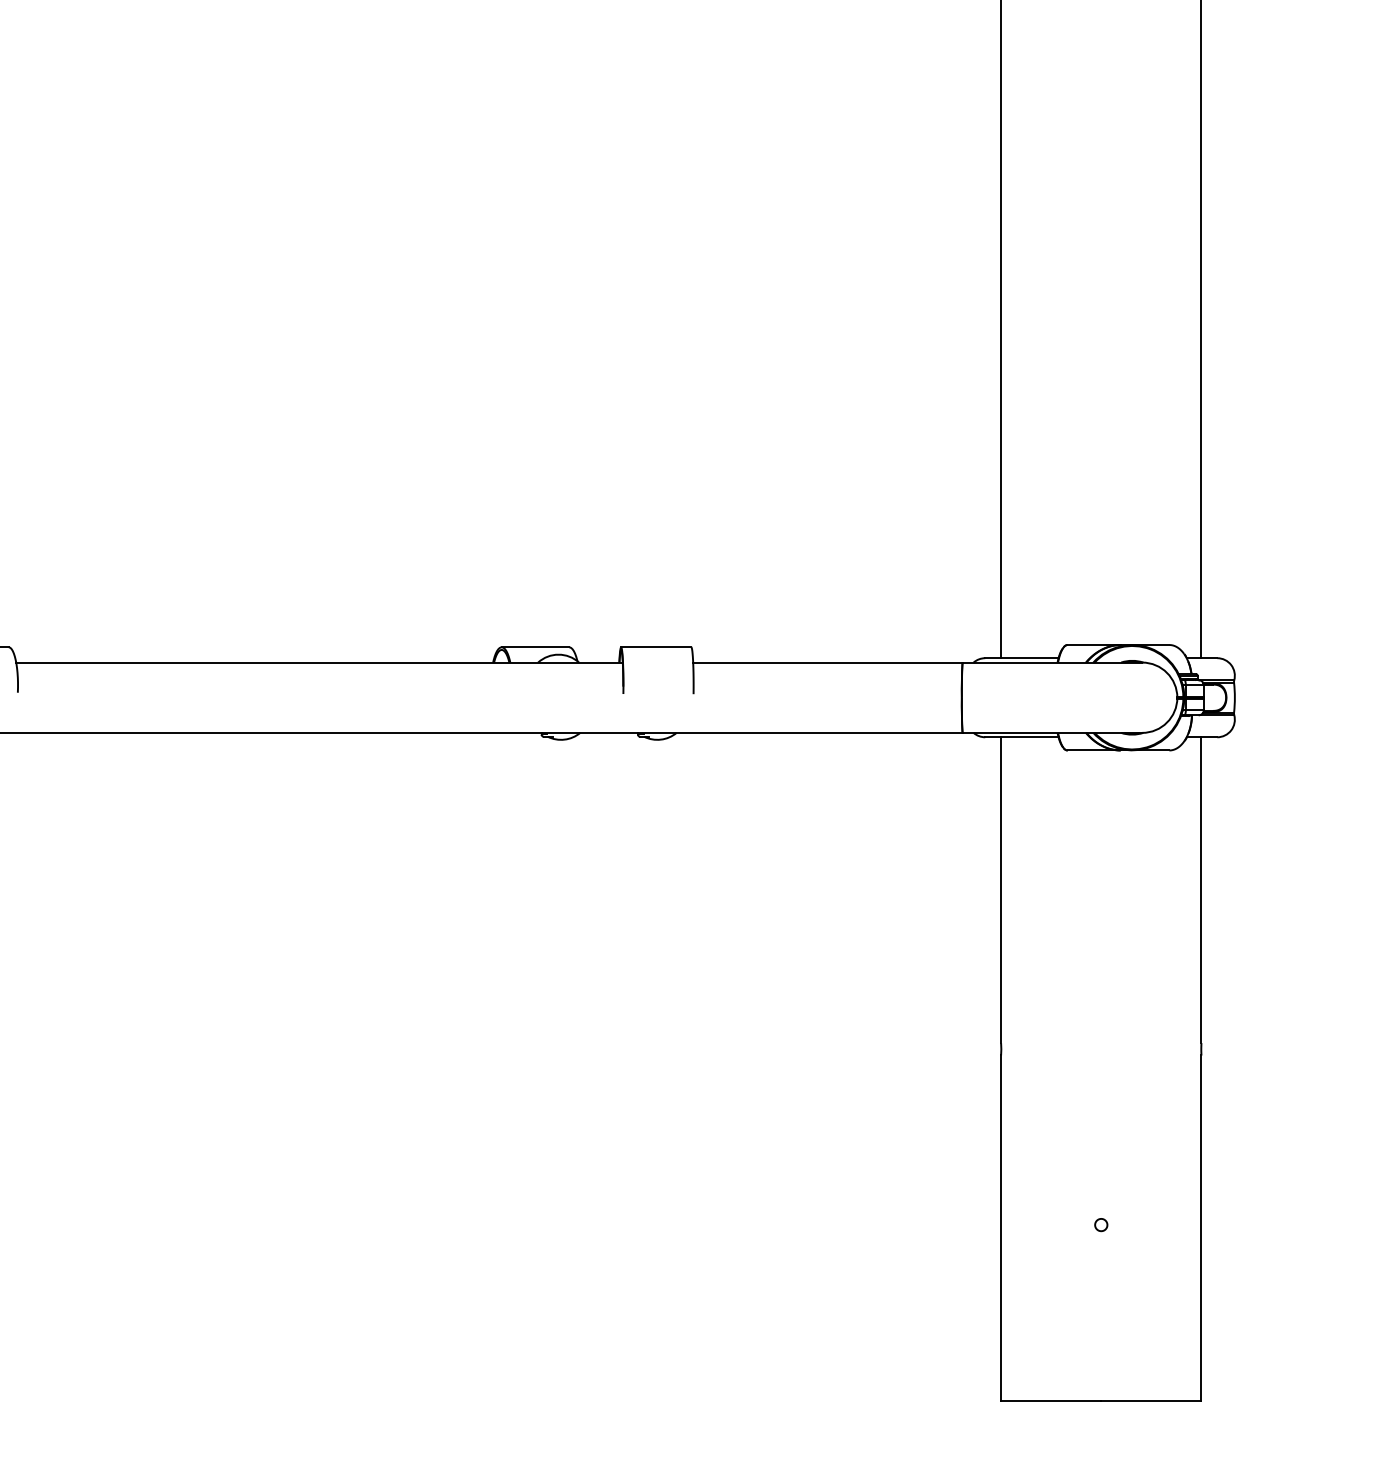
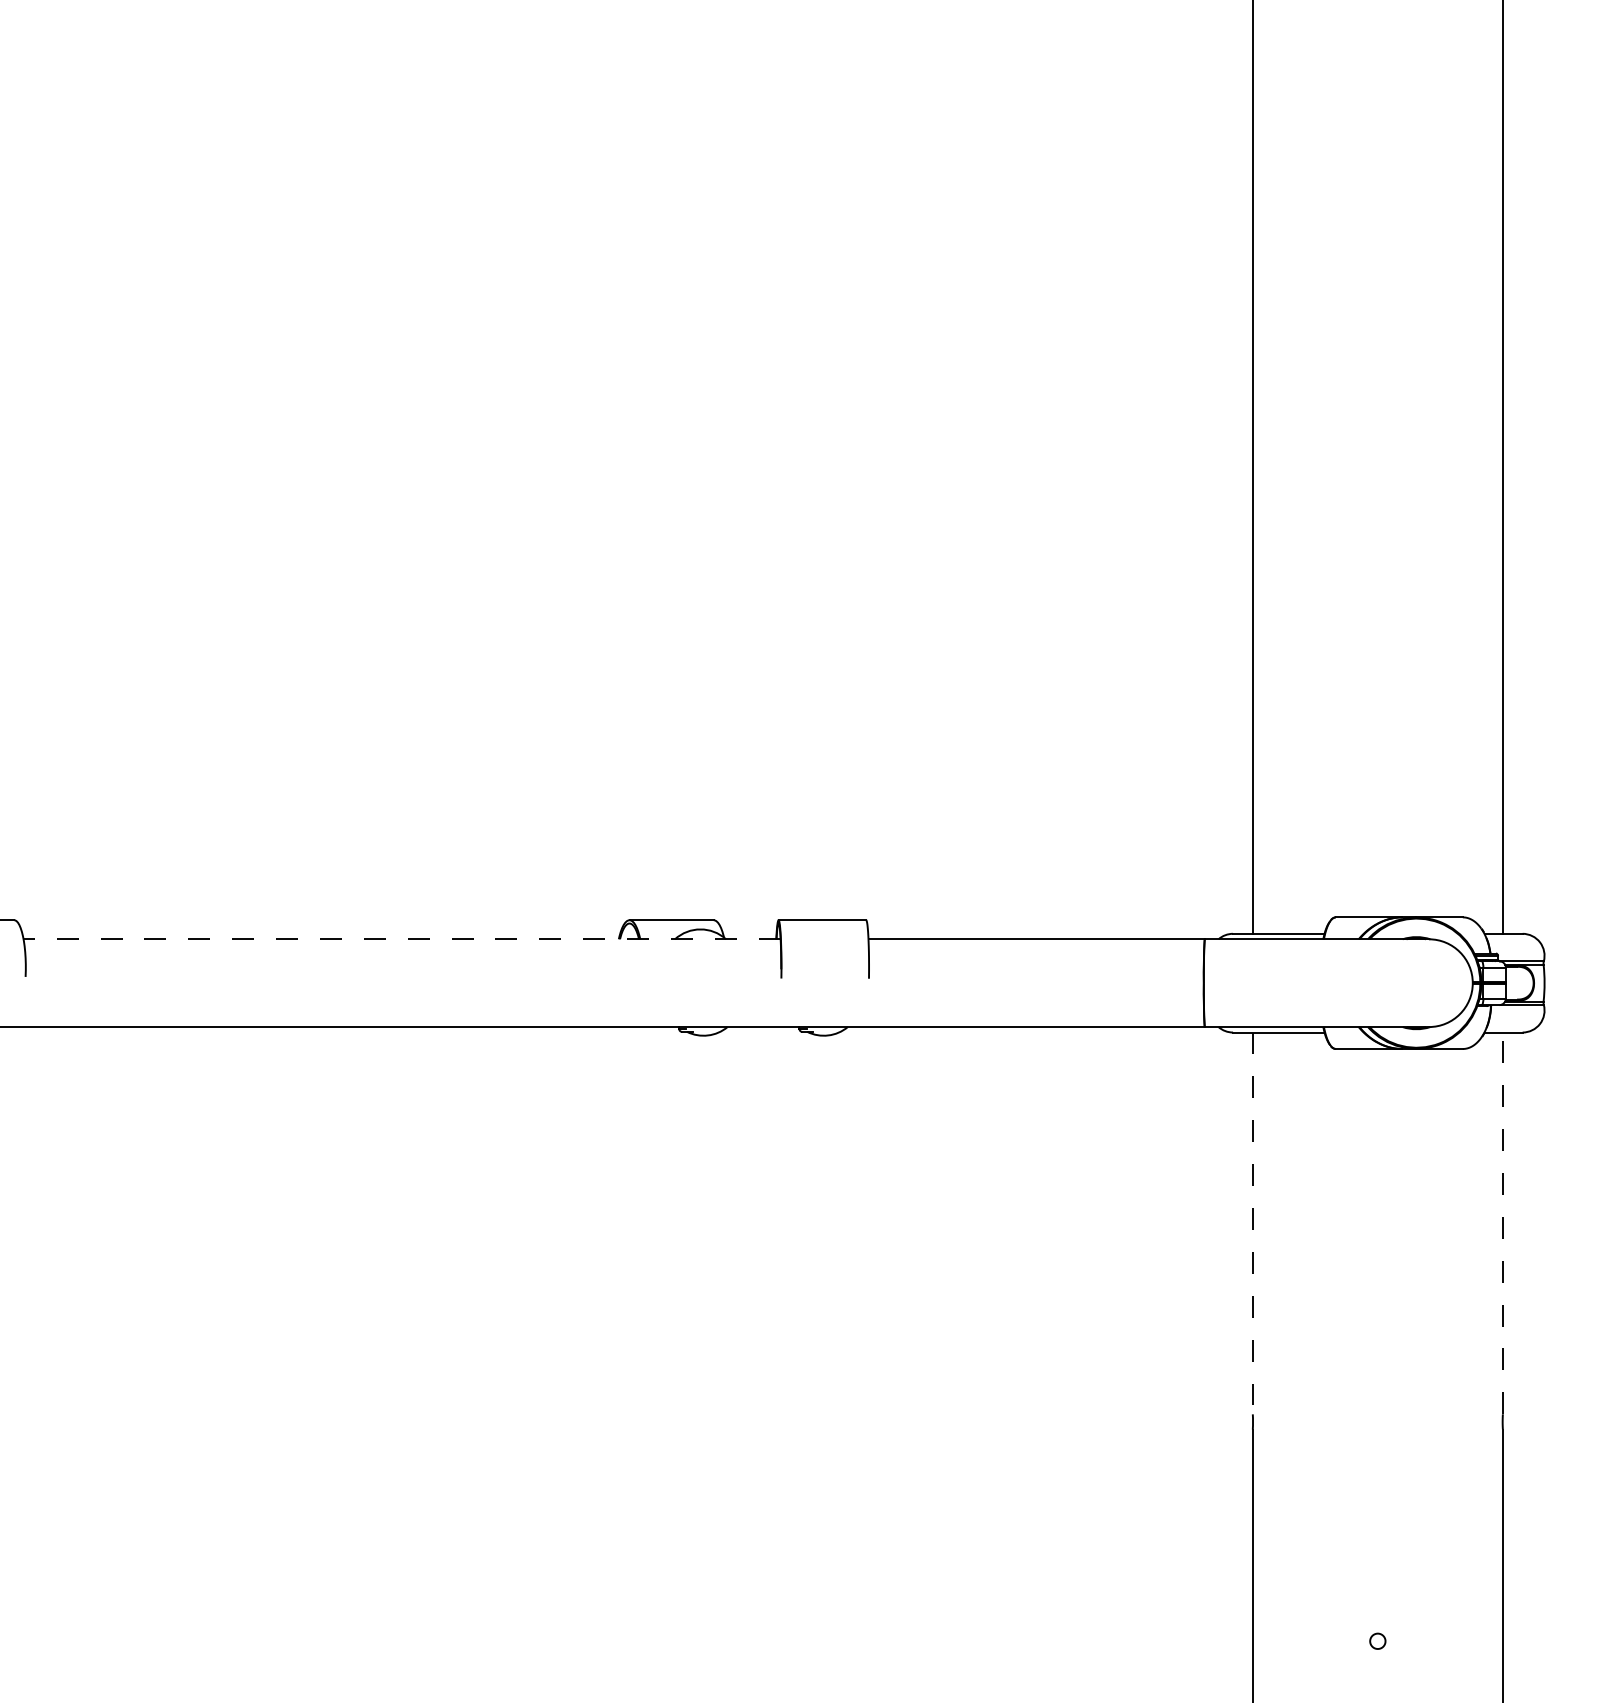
line: (319, 662) -> (402, 939), solid -> dashed
line: (1001, 890) -> (1253, 1223), solid -> dashed
line: (1201, 890) -> (1502, 1223), solid -> dashed

